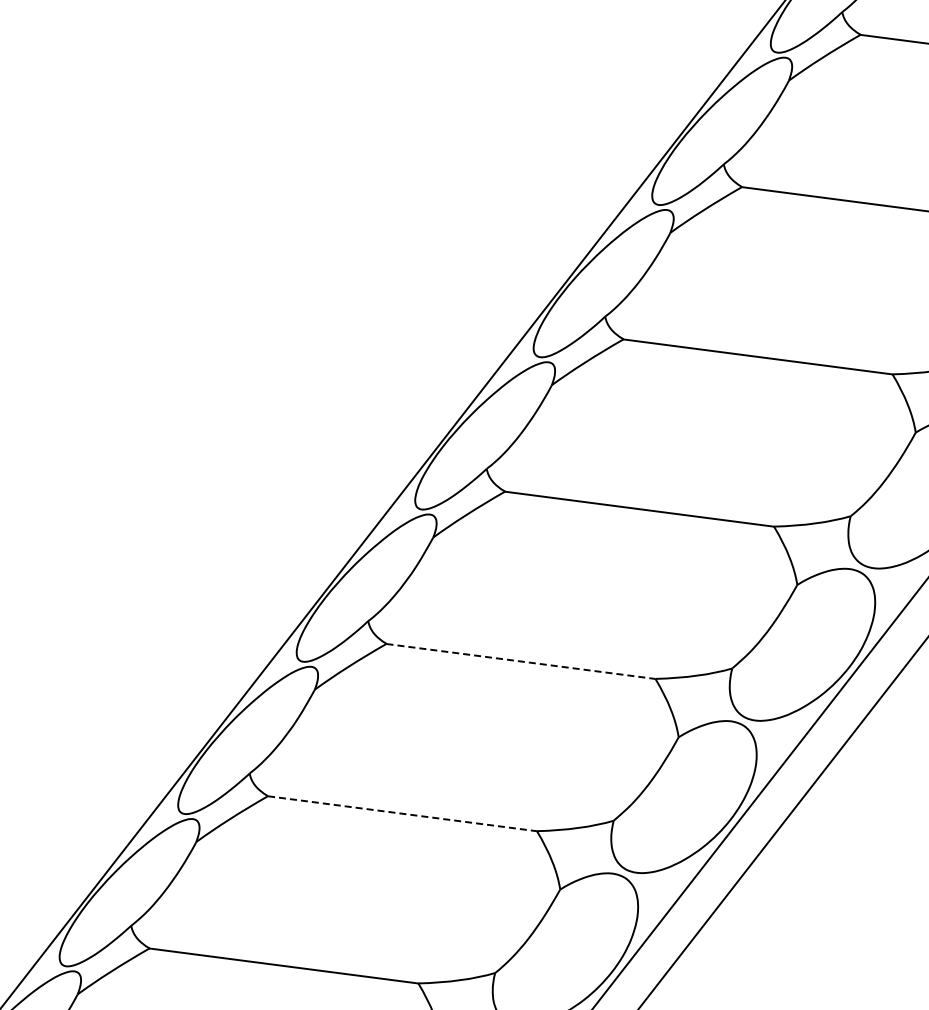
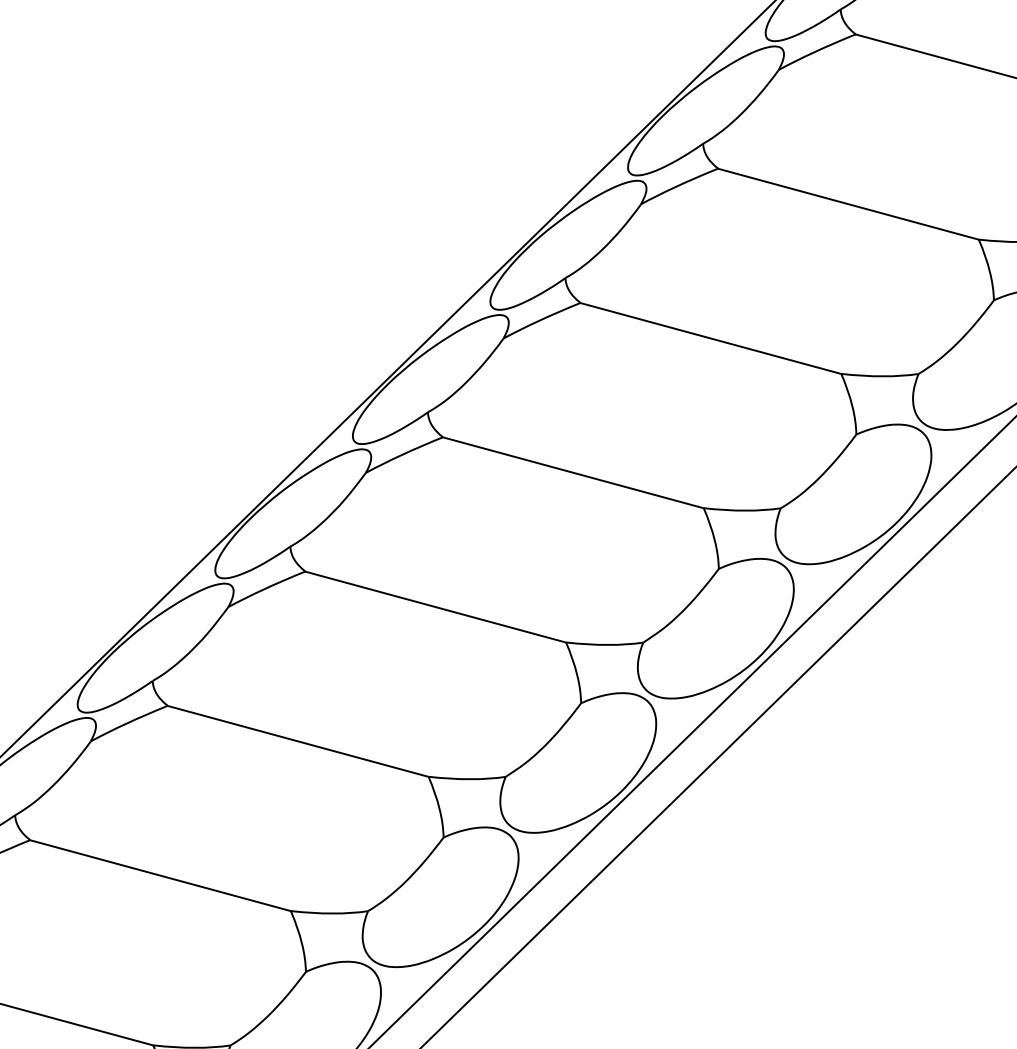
line: (521, 661) -> (436, 607), dashed -> solid
line: (402, 813) -> (298, 741), dashed -> solid

